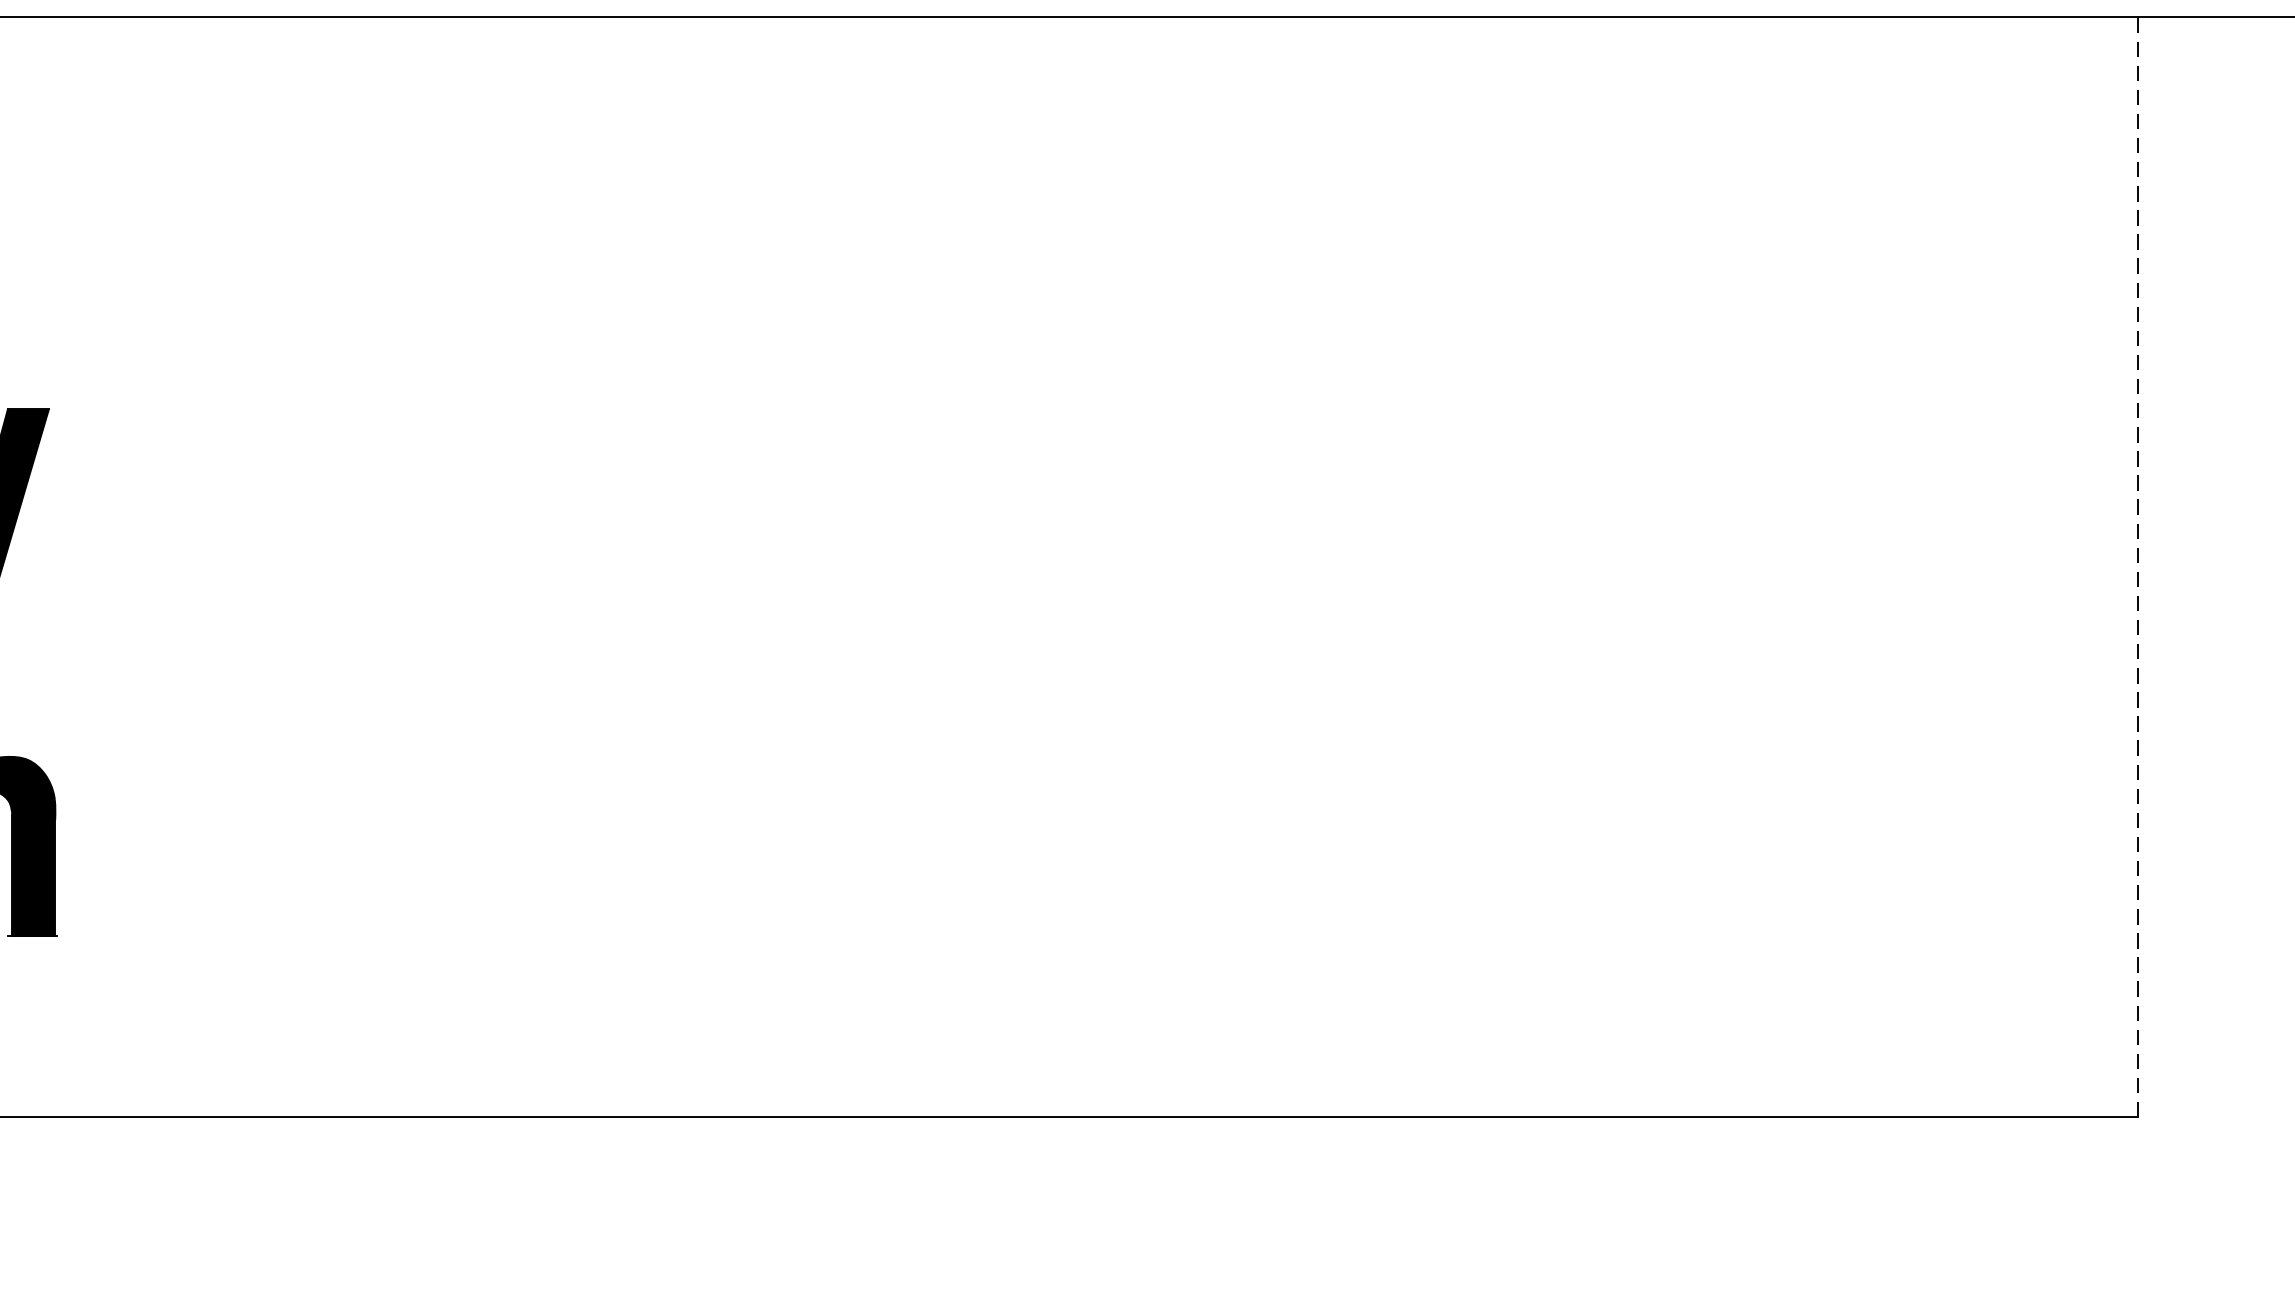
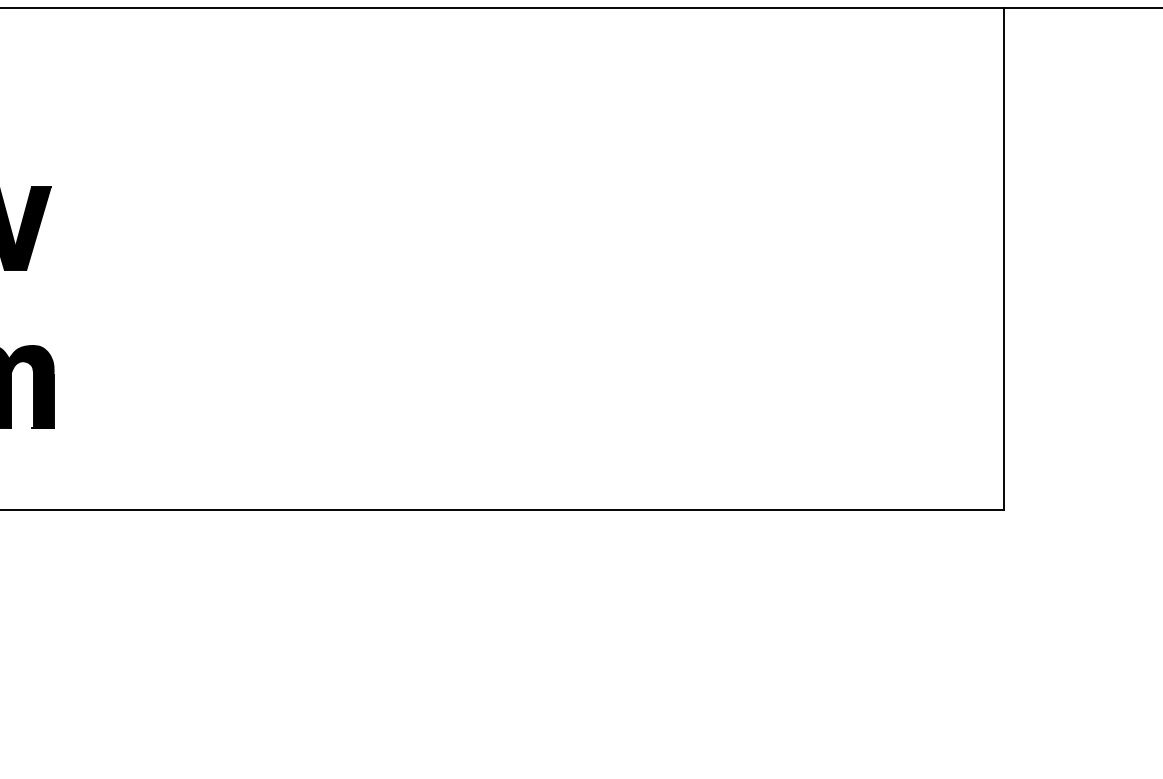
line: (2138, 565) -> (1004, 258), dashed -> solid

